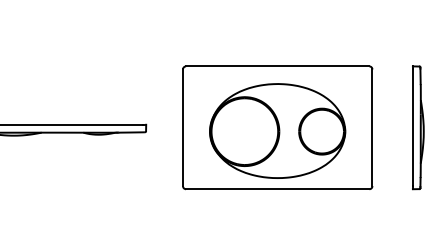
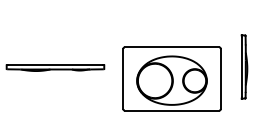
part: (276, 126) -> (171, 78), moved

